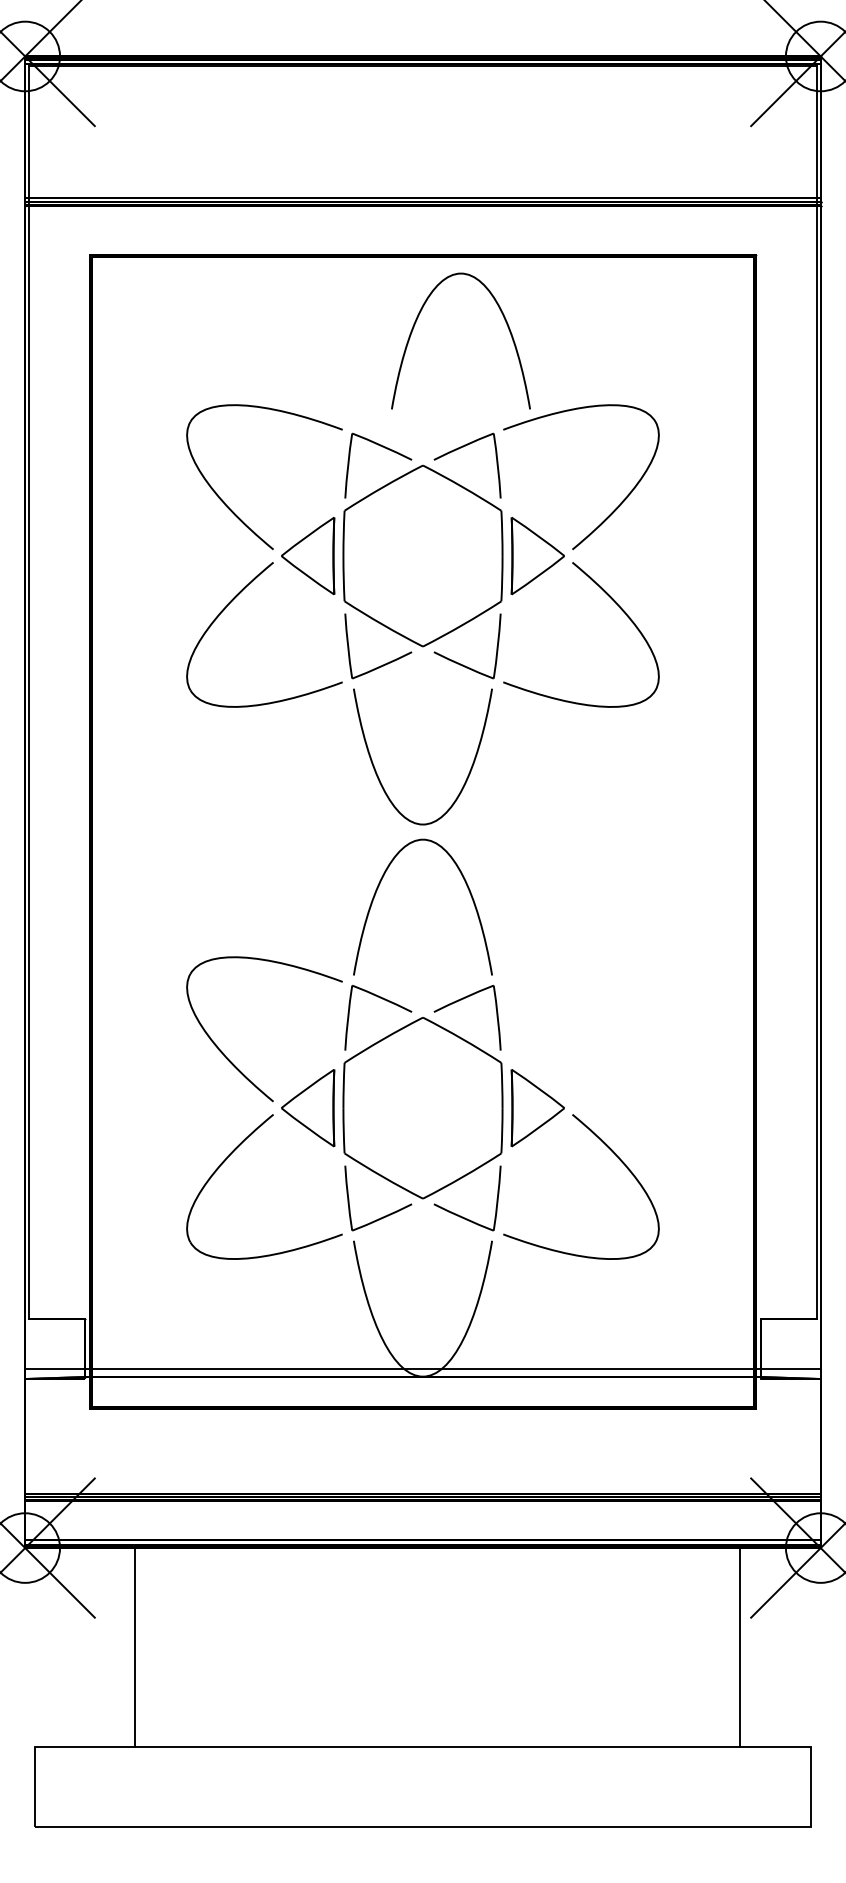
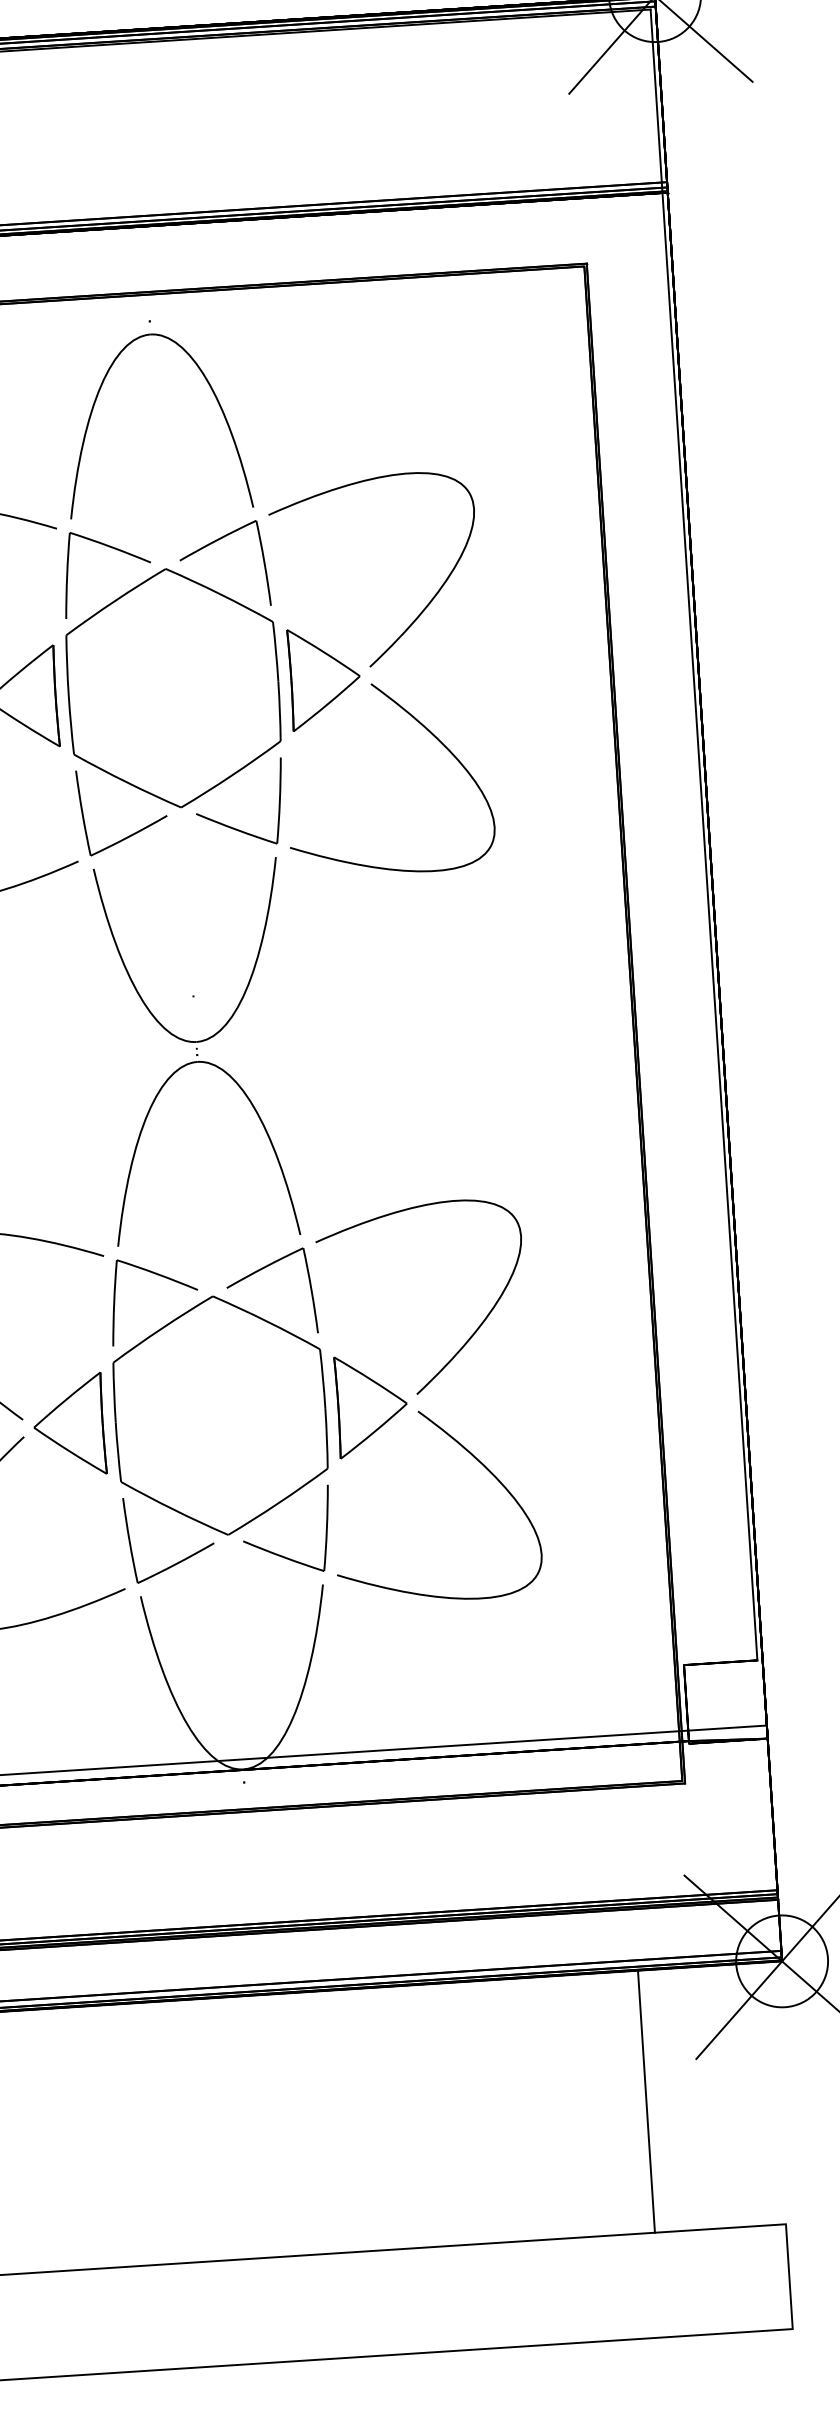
part: (417, 320) -> (97, 400), moved
curve: (614, 1061) -> (468, 1337), added
line: (740, 1647) -> (646, 2101), moved

